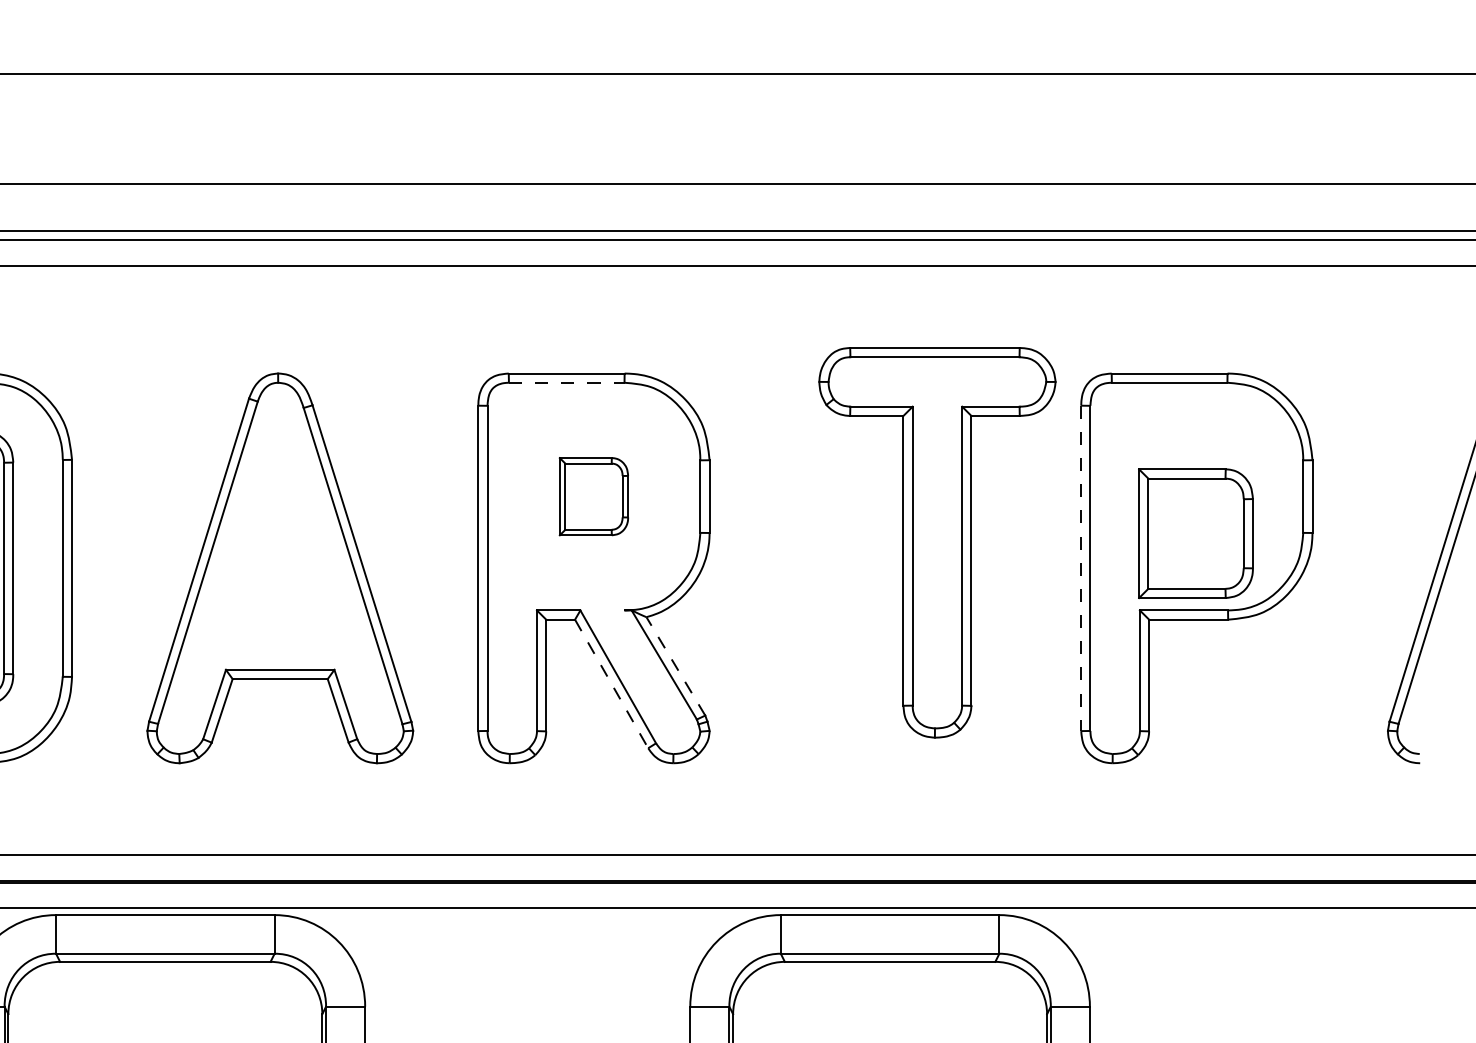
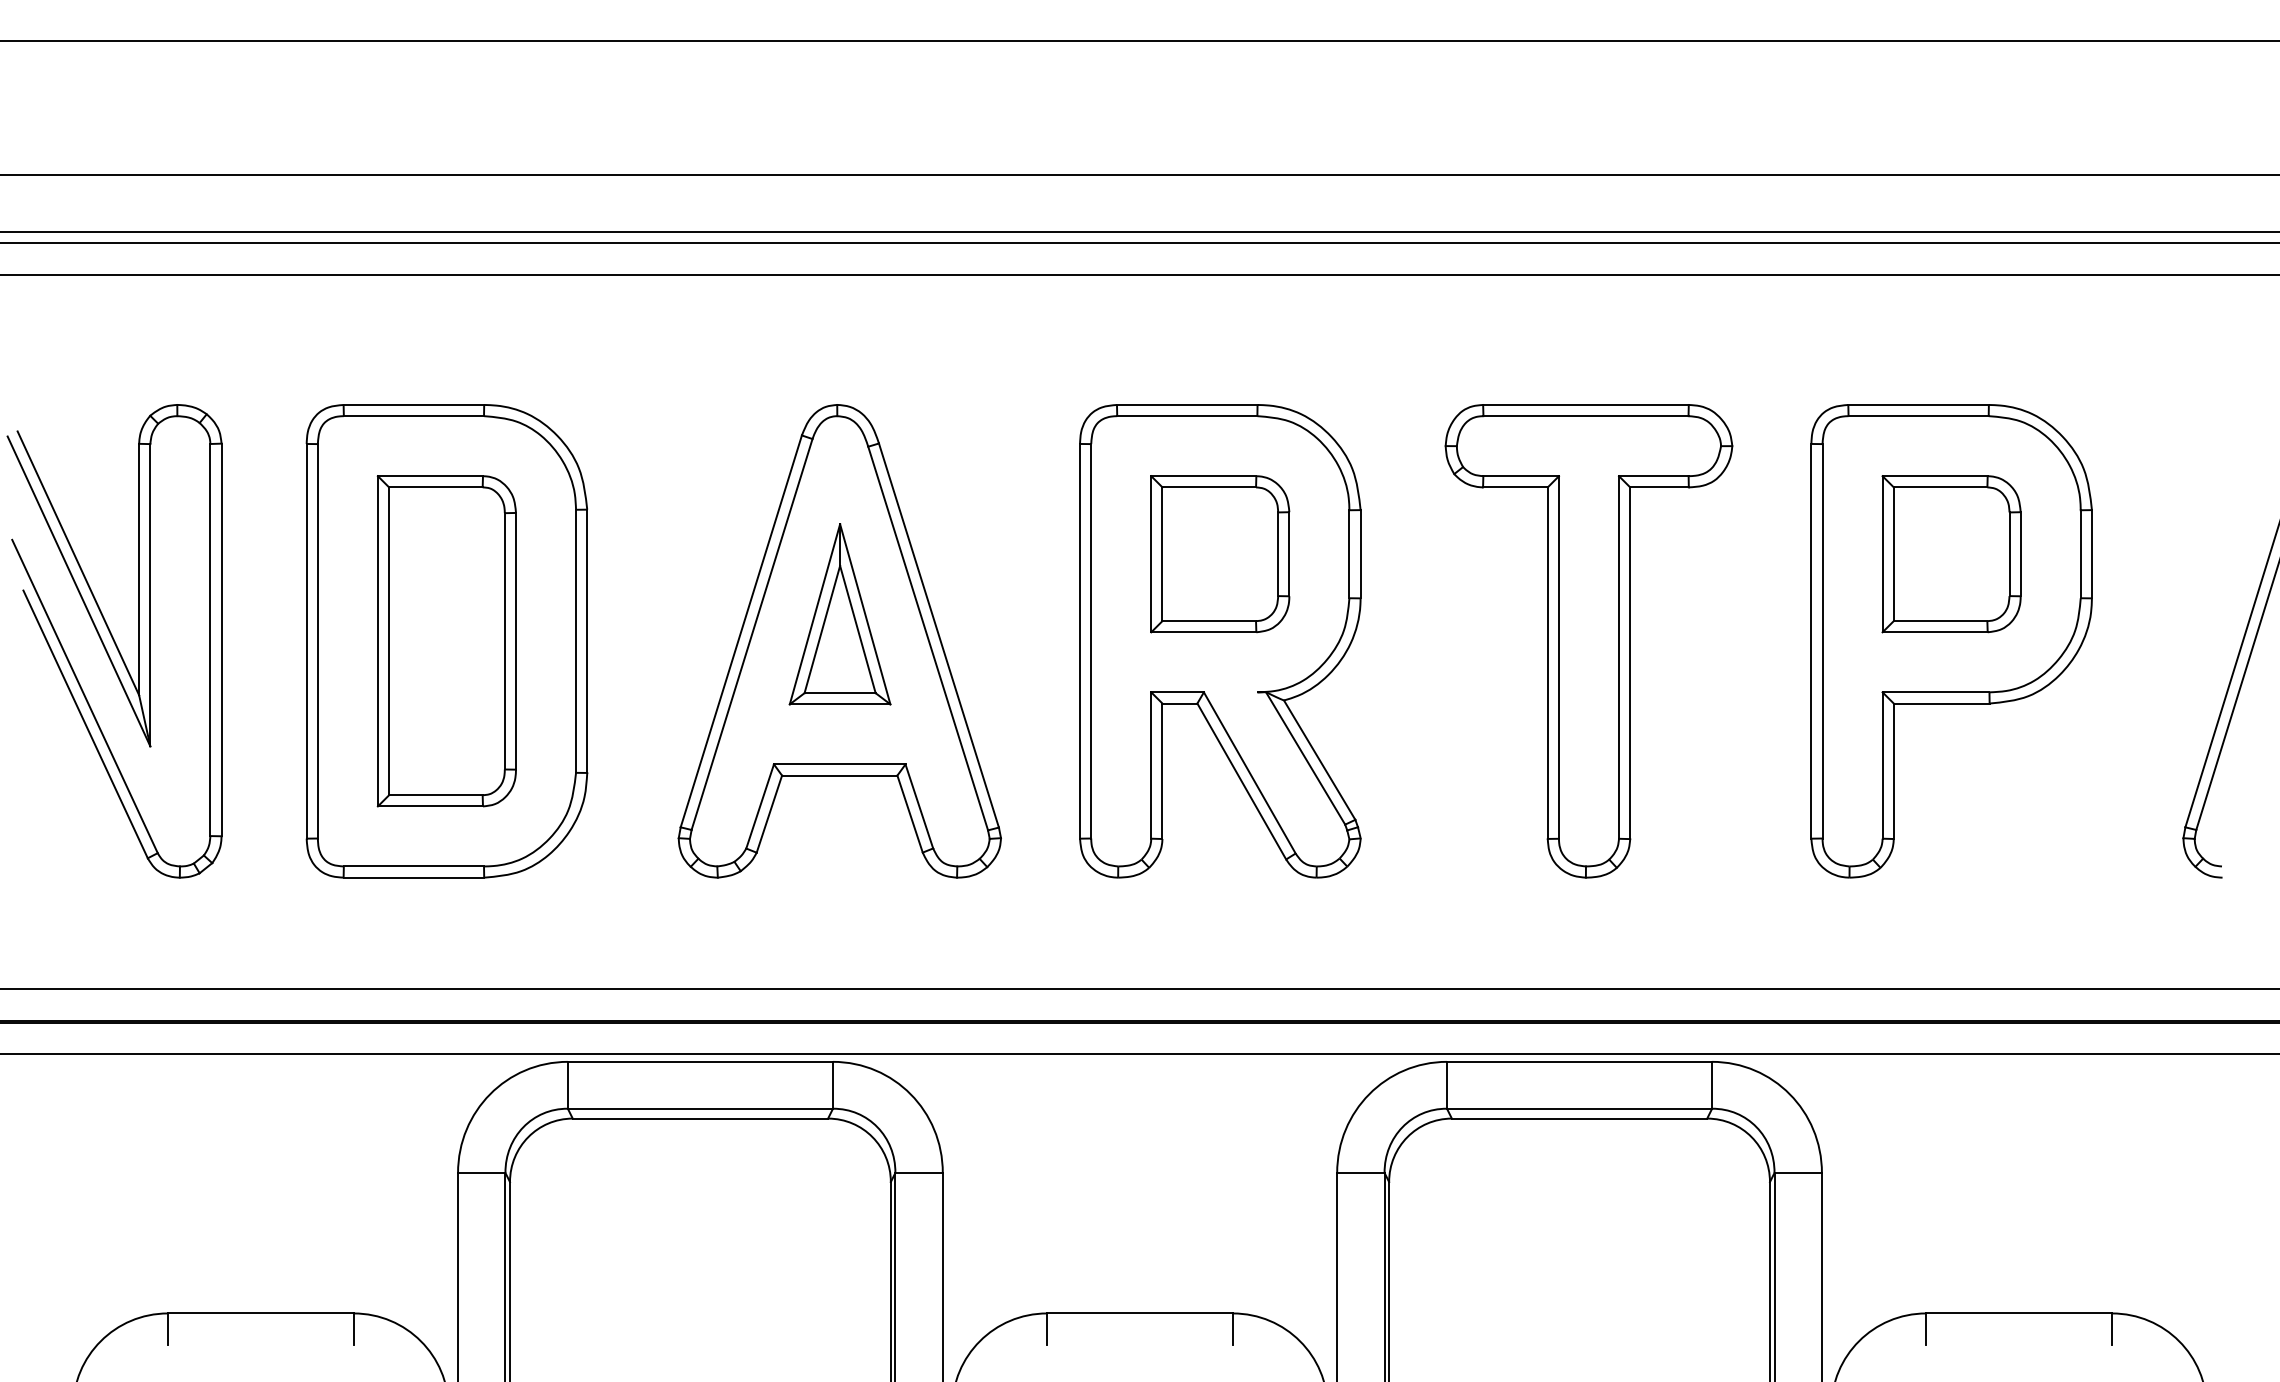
line: (566, 383) -> (1187, 416), dashed -> solid
part: (594, 496) -> (1220, 554), size x1.67
part: (1195, 533) -> (1951, 554), moved
part: (937, 542) -> (1588, 641), moved
part: (280, 546) -> (839, 614), added
line: (1081, 568) -> (1811, 641), dashed -> solid
line: (675, 666) -> (1319, 760), dashed -> solid
line: (611, 683) -> (1241, 781), dashed -> solid

